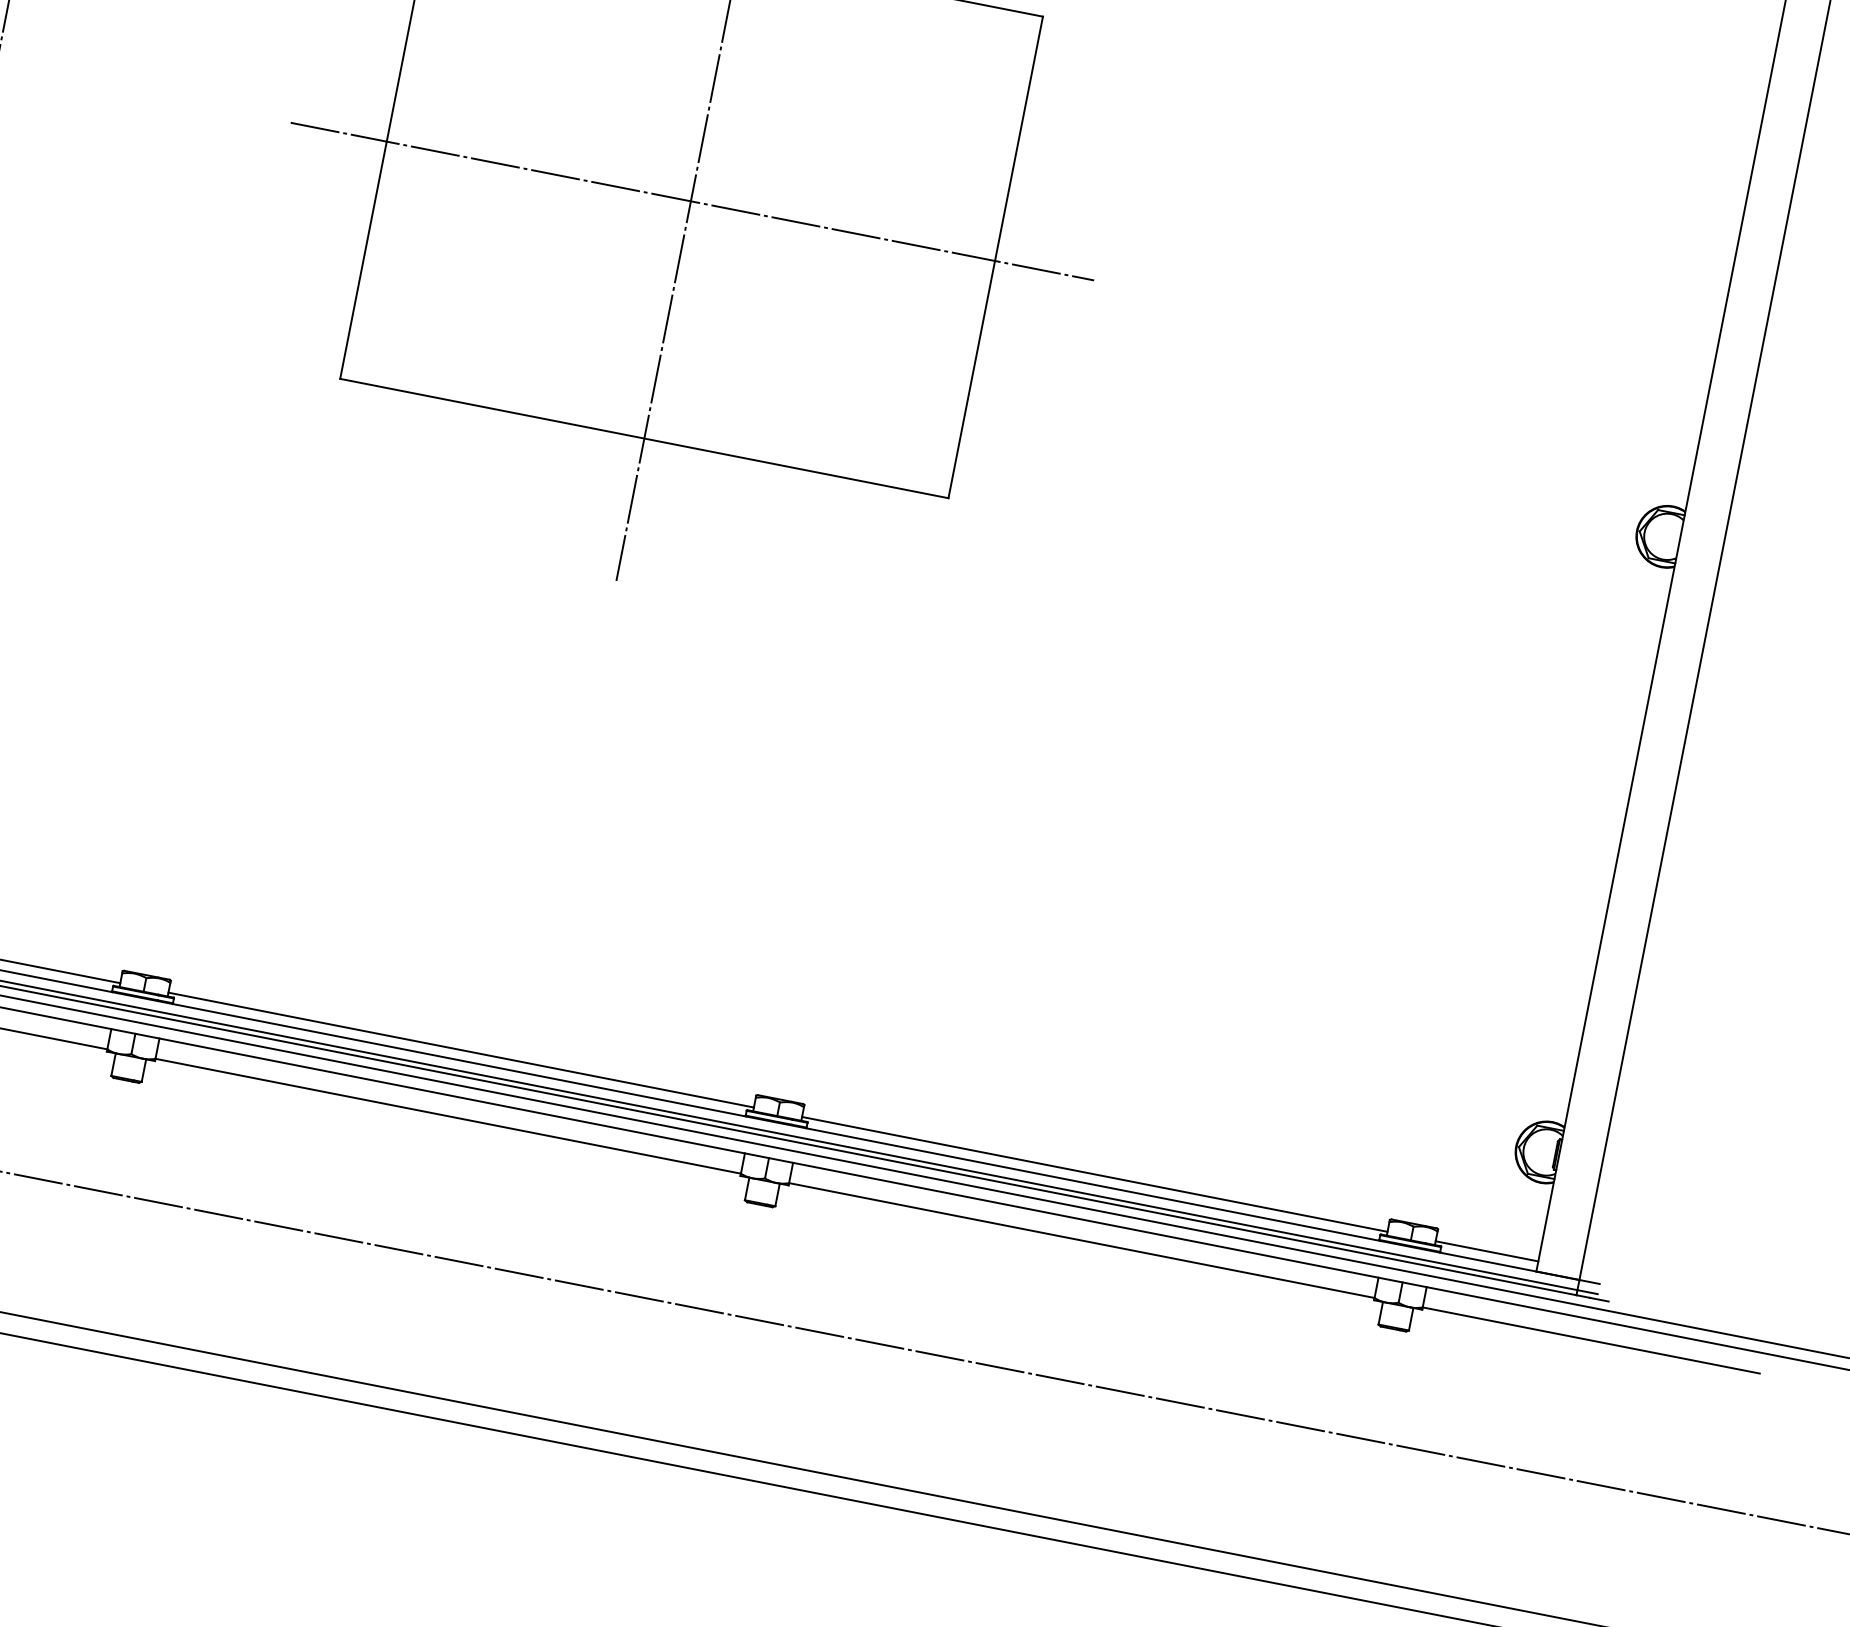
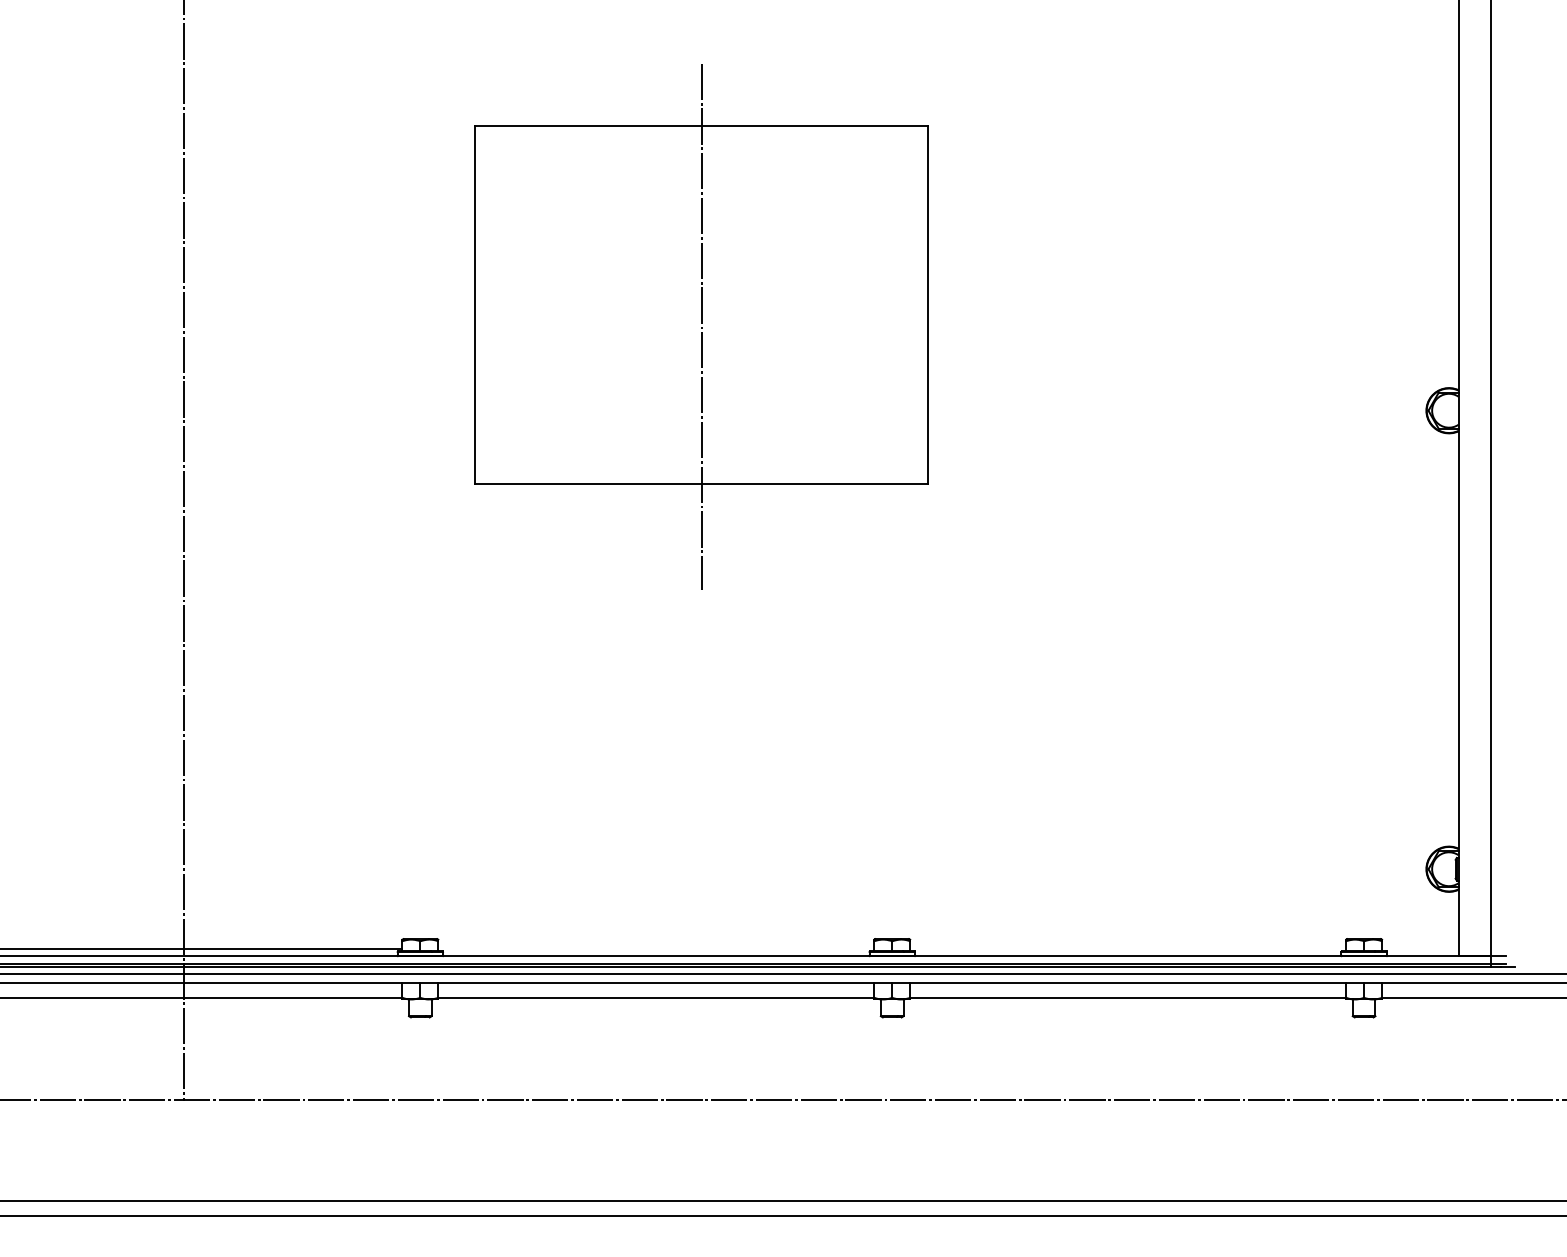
line: (692, 201) -> (702, 307), removed
line: (461, 1050) -> (656, 948), removed
line: (1095, 1174) -> (1128, 948), removed
line: (1487, 1251) -> (1420, 948), removed

